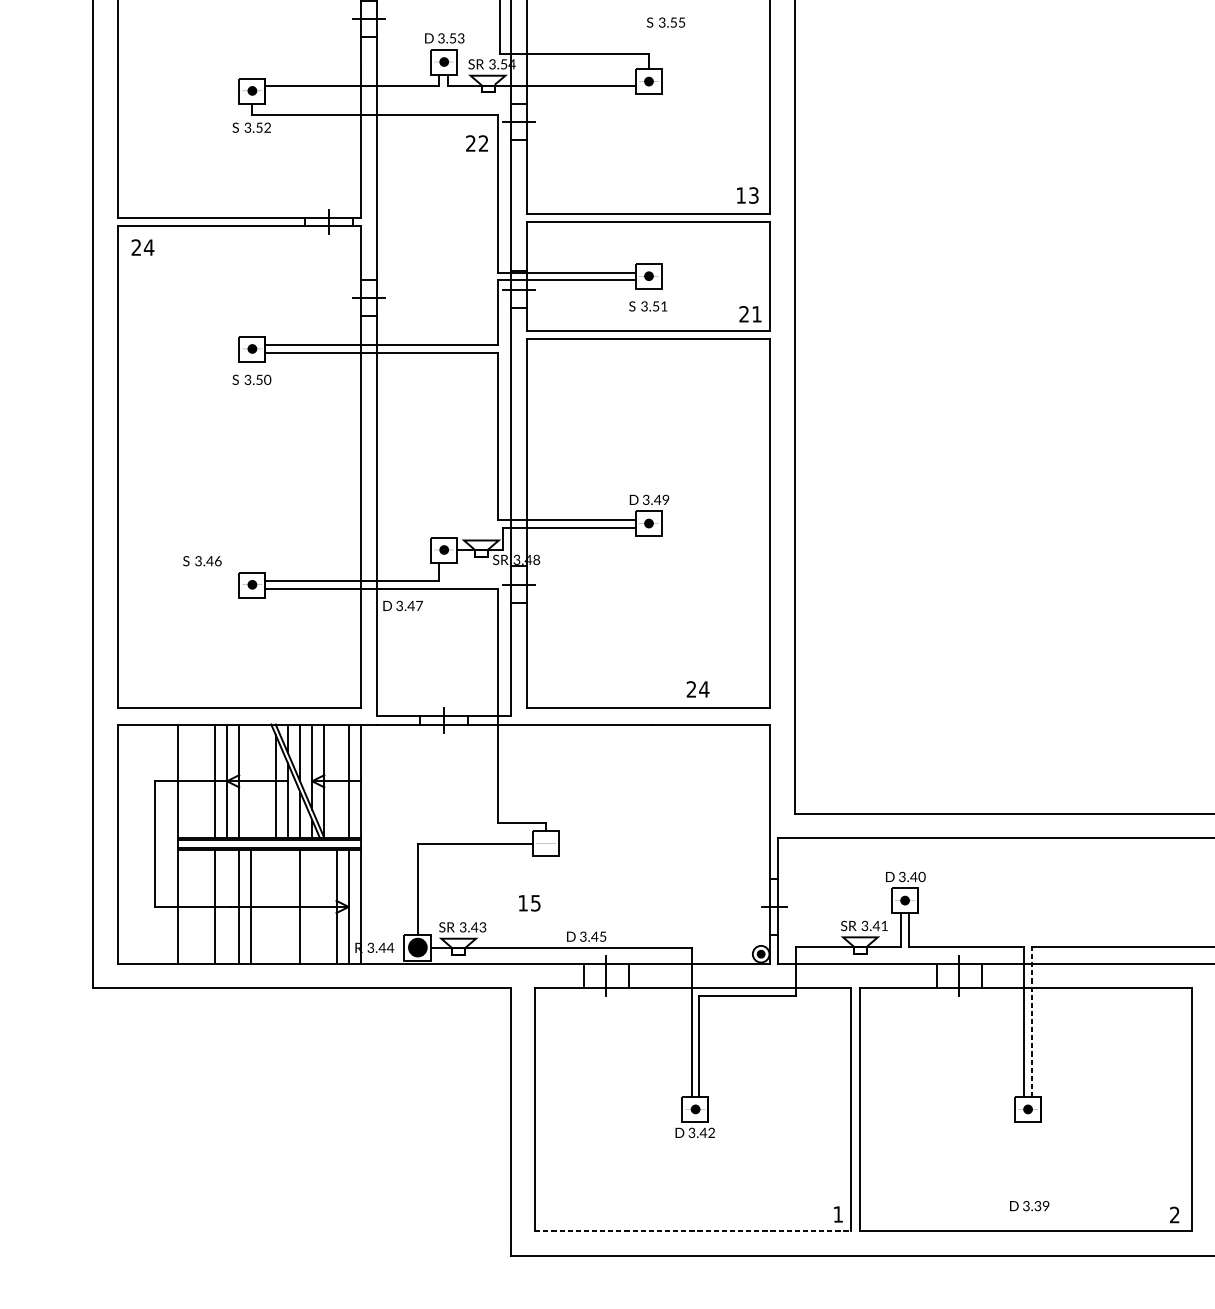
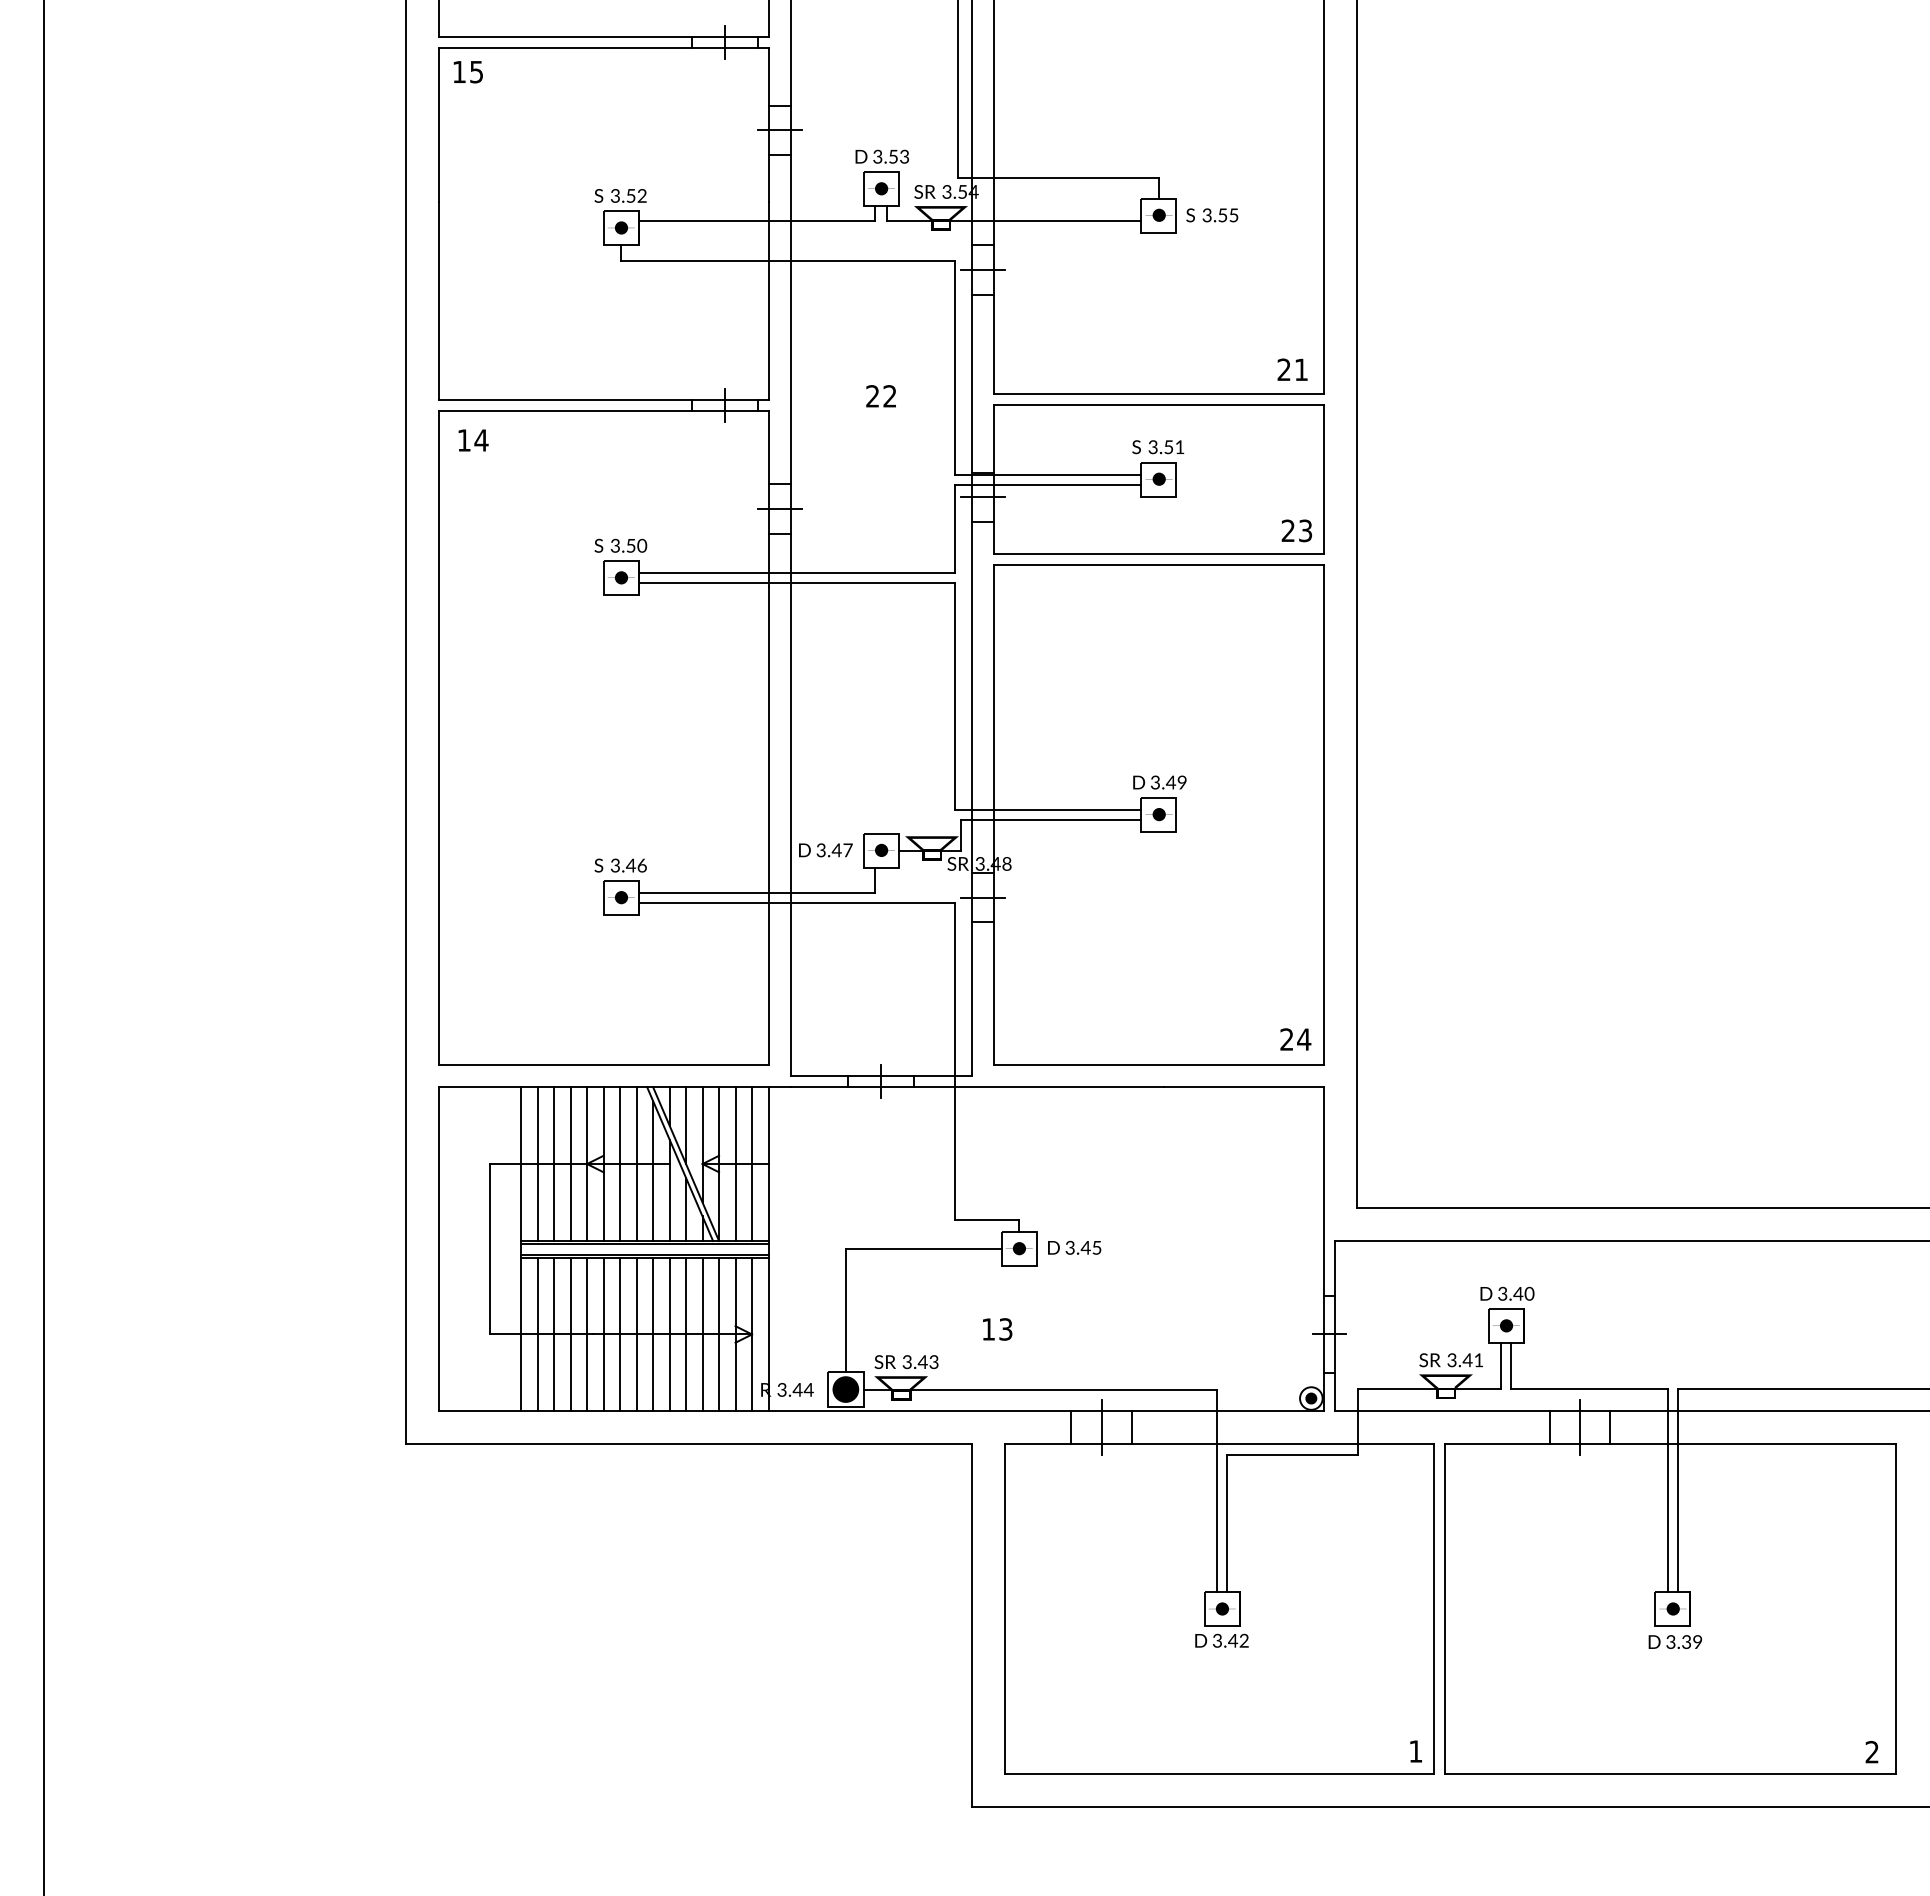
text: (666, 22) -> (1212, 215), moved
text: (251, 127) -> (620, 195), moved
text: (476, 143) -> (880, 396), moved
text: (747, 195) -> (1292, 369), 13 -> 21
text: (135, 247) -> (463, 440), 24 -> 14
text: (648, 306) -> (1158, 447), moved
text: (756, 314) -> (1305, 530), 21 -> 23
text: (251, 379) -> (620, 545), moved
text: (202, 561) -> (620, 865), moved
text: (402, 606) -> (825, 850), moved
text: (697, 689) -> (1295, 1039), moved
line: (190, 781) -> (537, 1164), added
line: (203, 781) -> (554, 1164), added
line: (251, 781) -> (620, 1164), added
line: (263, 781) -> (636, 1164), added
line: (336, 781) -> (735, 1164), added
fill: (545, 843) -> (1019, 1248), added
text: (536, 902) -> (1006, 1328), 15 -> 13
line: (190, 906) -> (537, 1334), added
line: (203, 906) -> (554, 1334), added
line: (227, 906) -> (587, 1334), added
line: (263, 906) -> (636, 1334), added
line: (276, 906) -> (653, 1334), added
line: (287, 906) -> (669, 1334), added
line: (312, 906) -> (702, 1334), added
line: (324, 906) -> (719, 1334), added
text: (586, 936) -> (1074, 1247), moved
line: (1031, 1022) -> (1677, 1490), dashed -> solid
text: (1029, 1205) -> (1674, 1641), moved
line: (693, 1231) -> (1219, 1774), dashed -> solid

